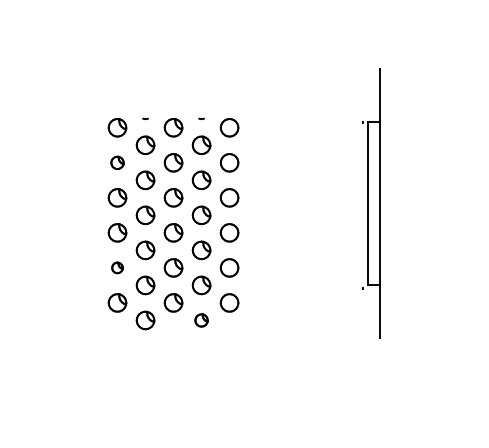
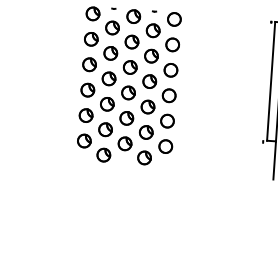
part: (117, 162) -> (91, 39), size x1.43
part: (117, 267) -> (86, 115), size x1.67
part: (201, 320) -> (144, 157), size x1.43

